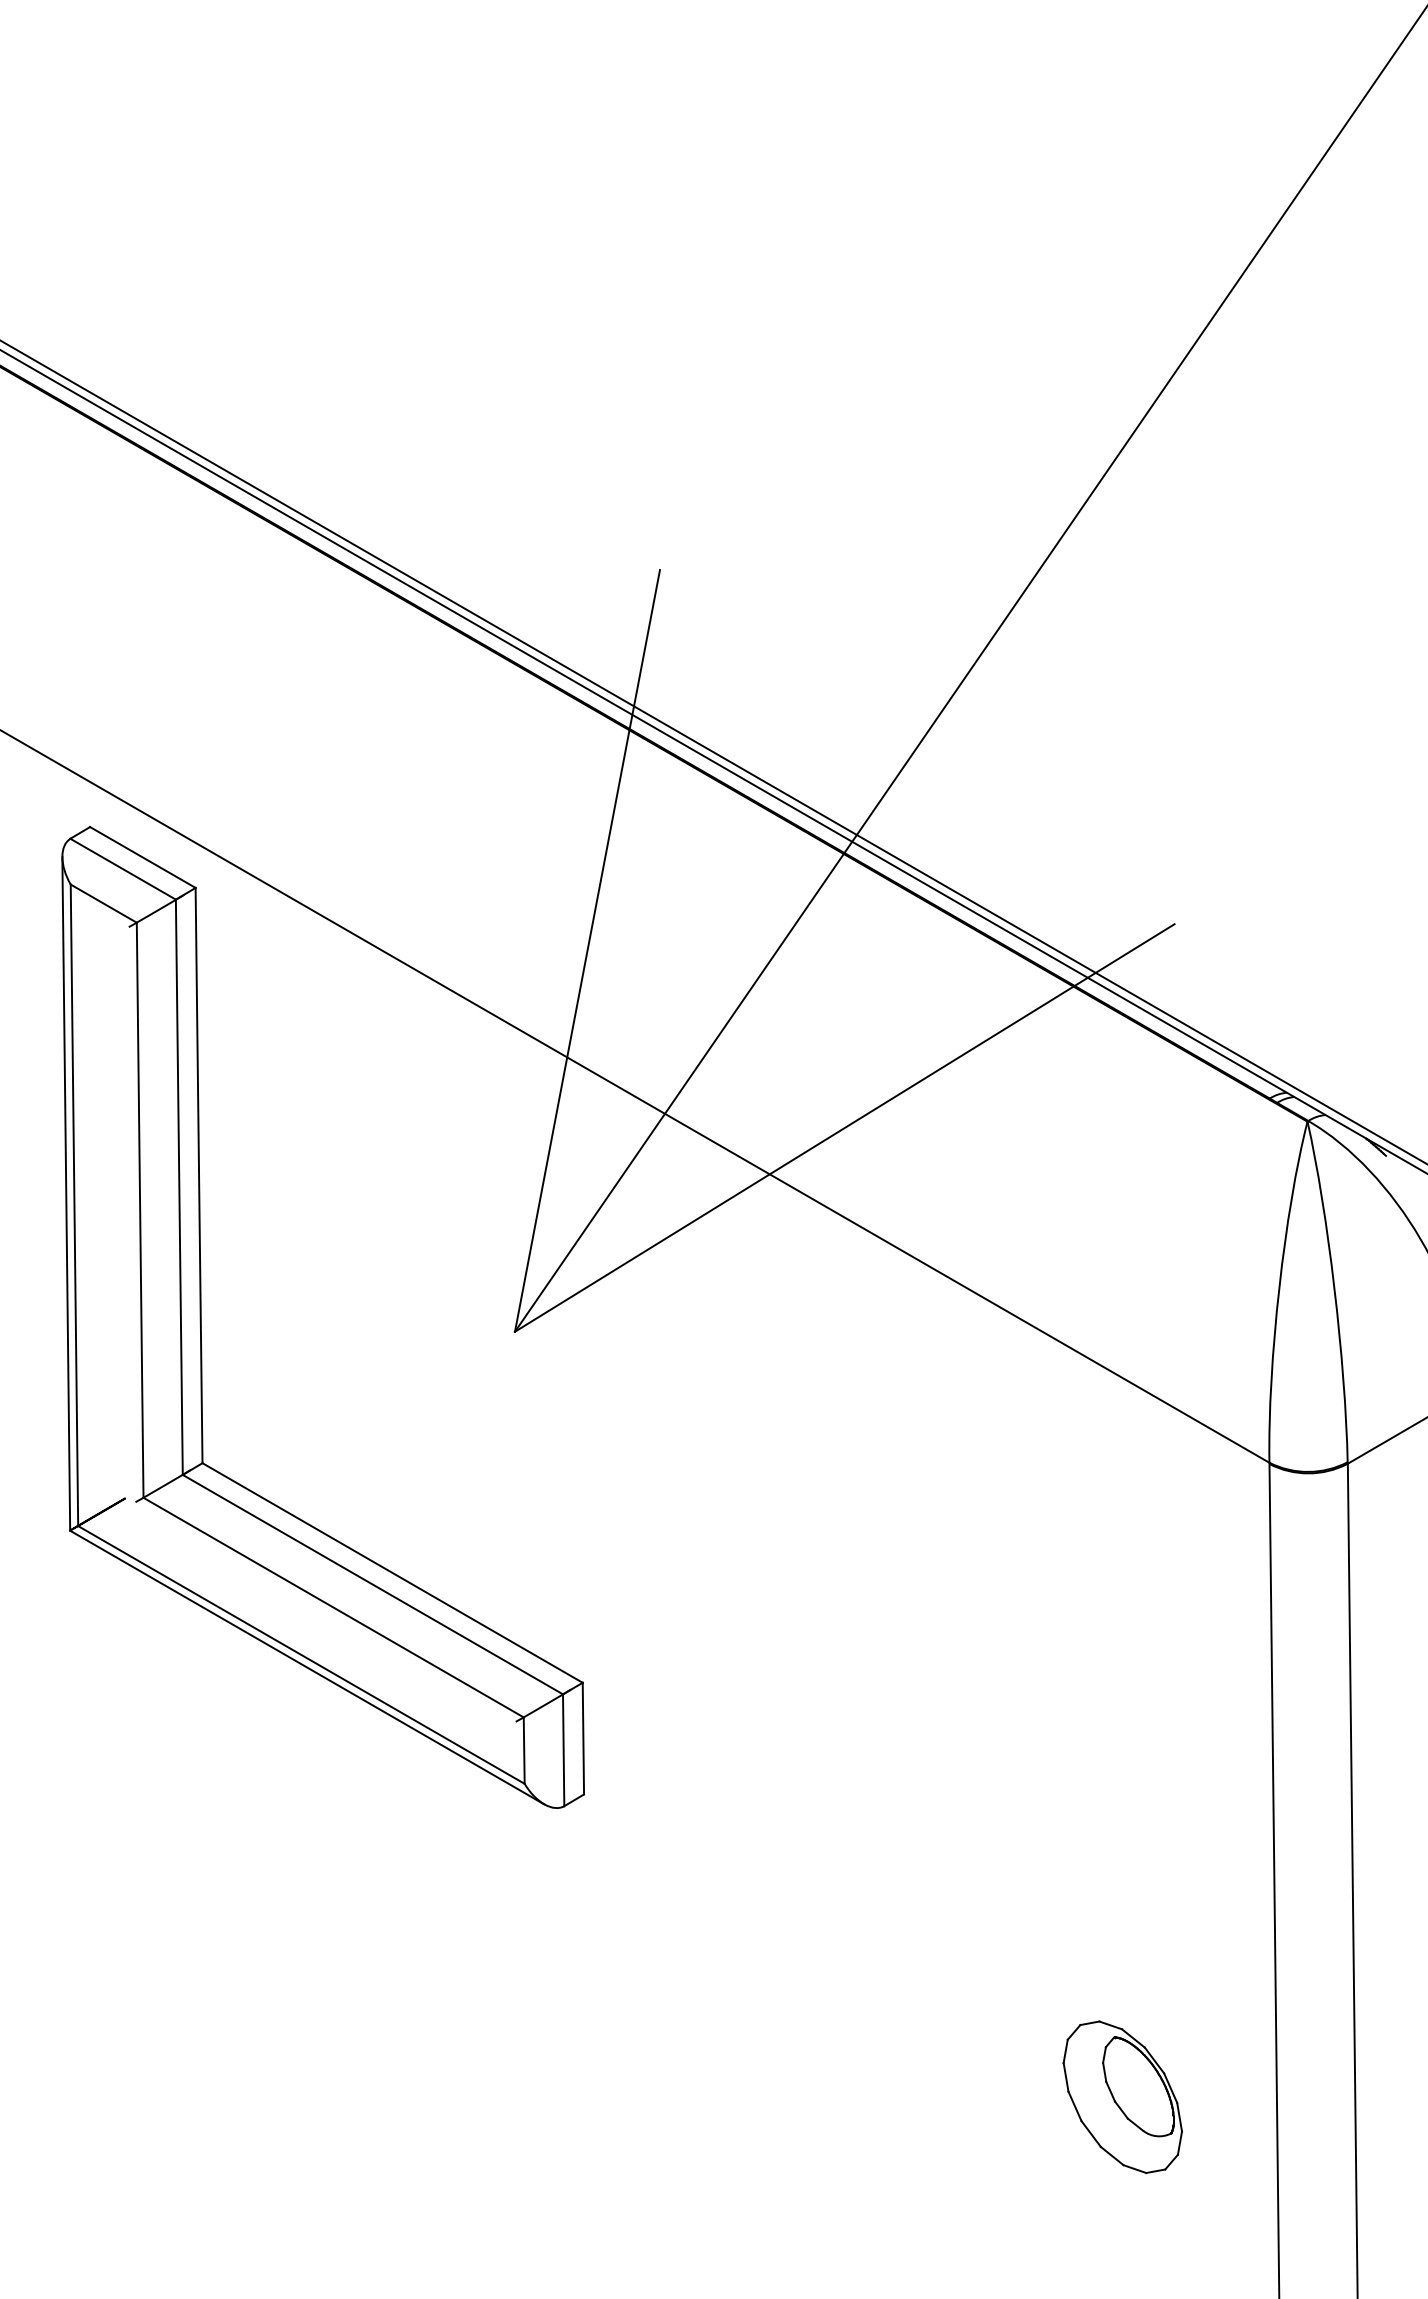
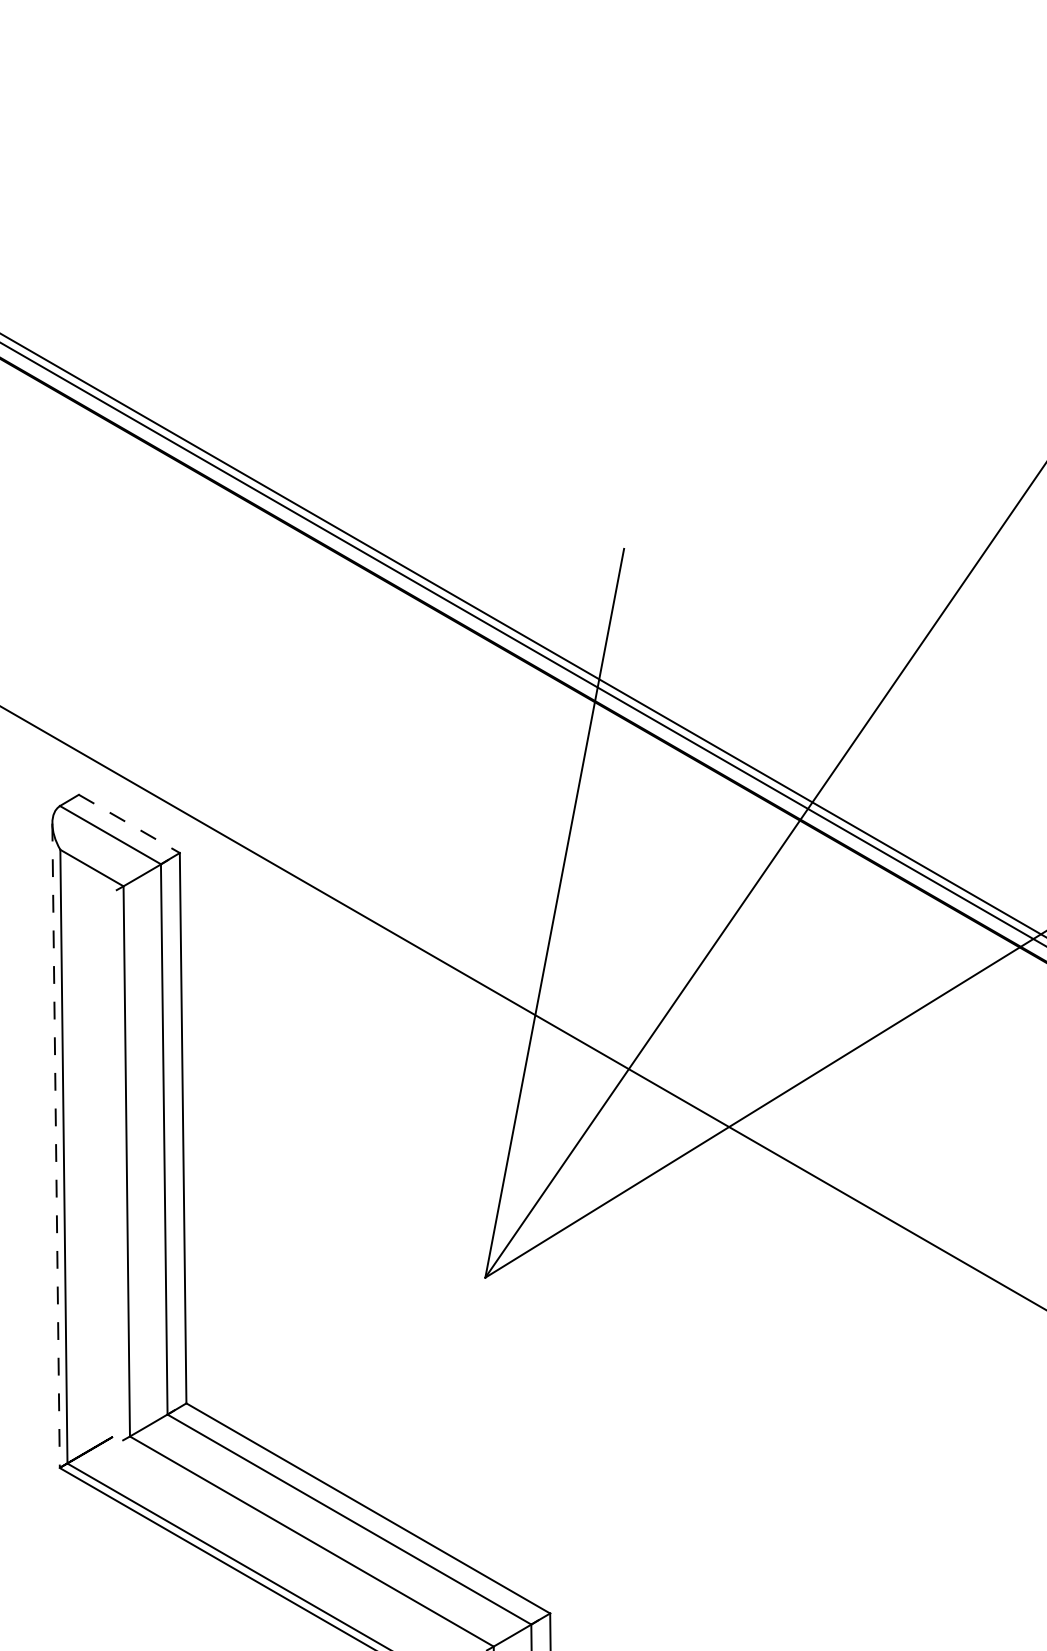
line: (142, 857) -> (129, 823), solid -> dashed
line: (66, 1193) -> (56, 1145), solid -> dashed

